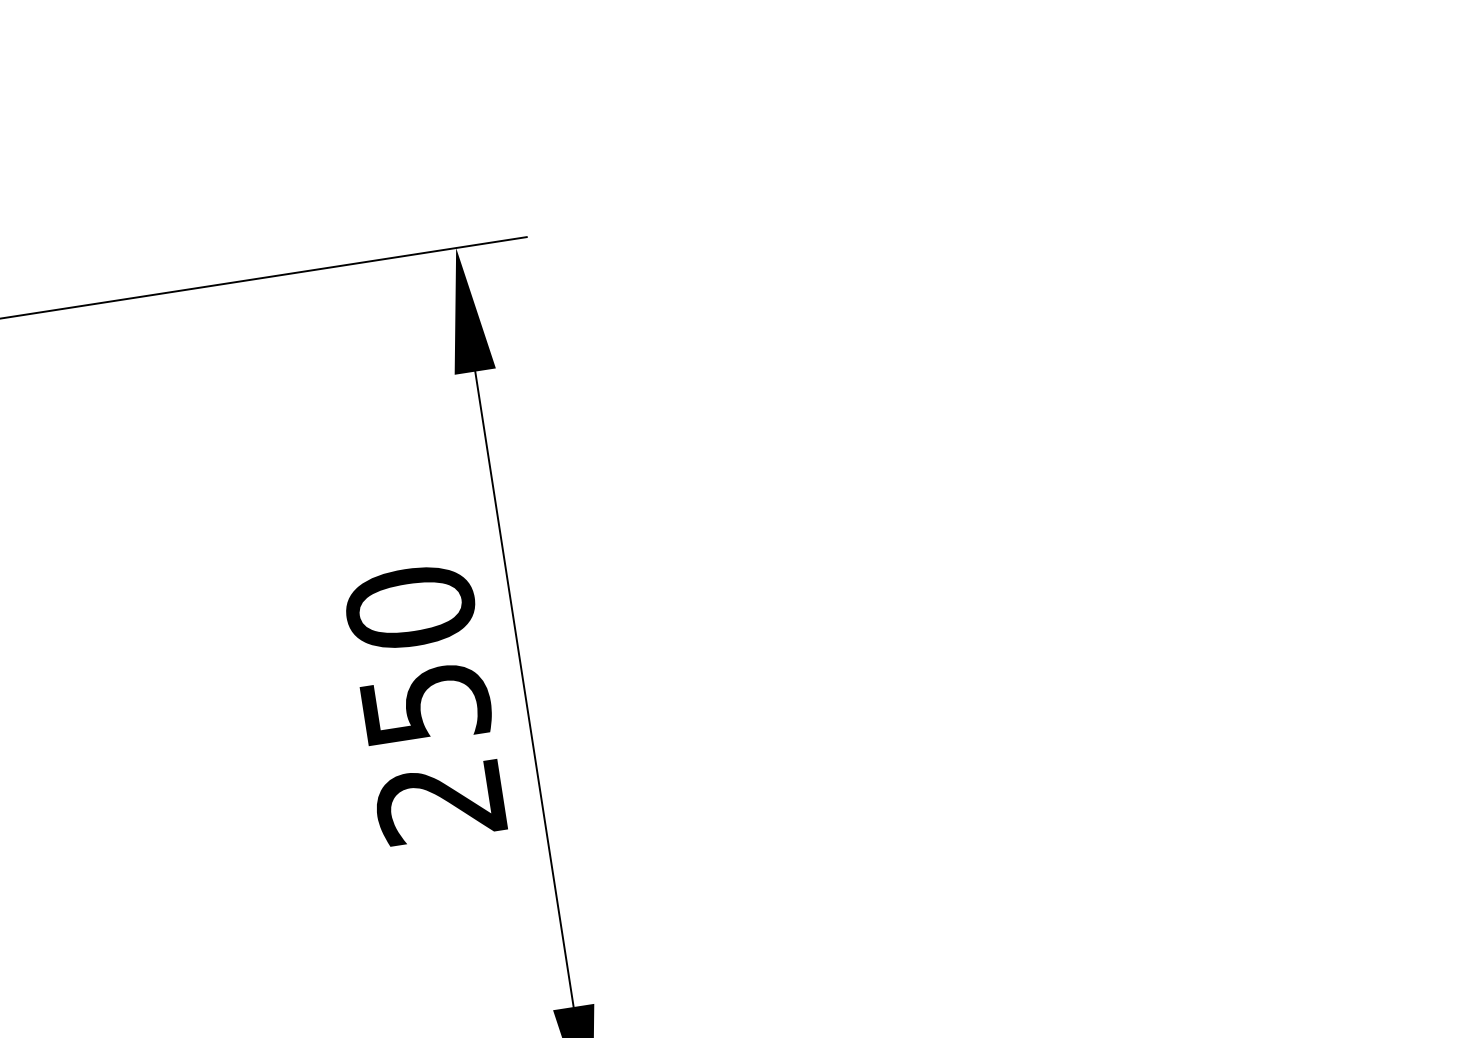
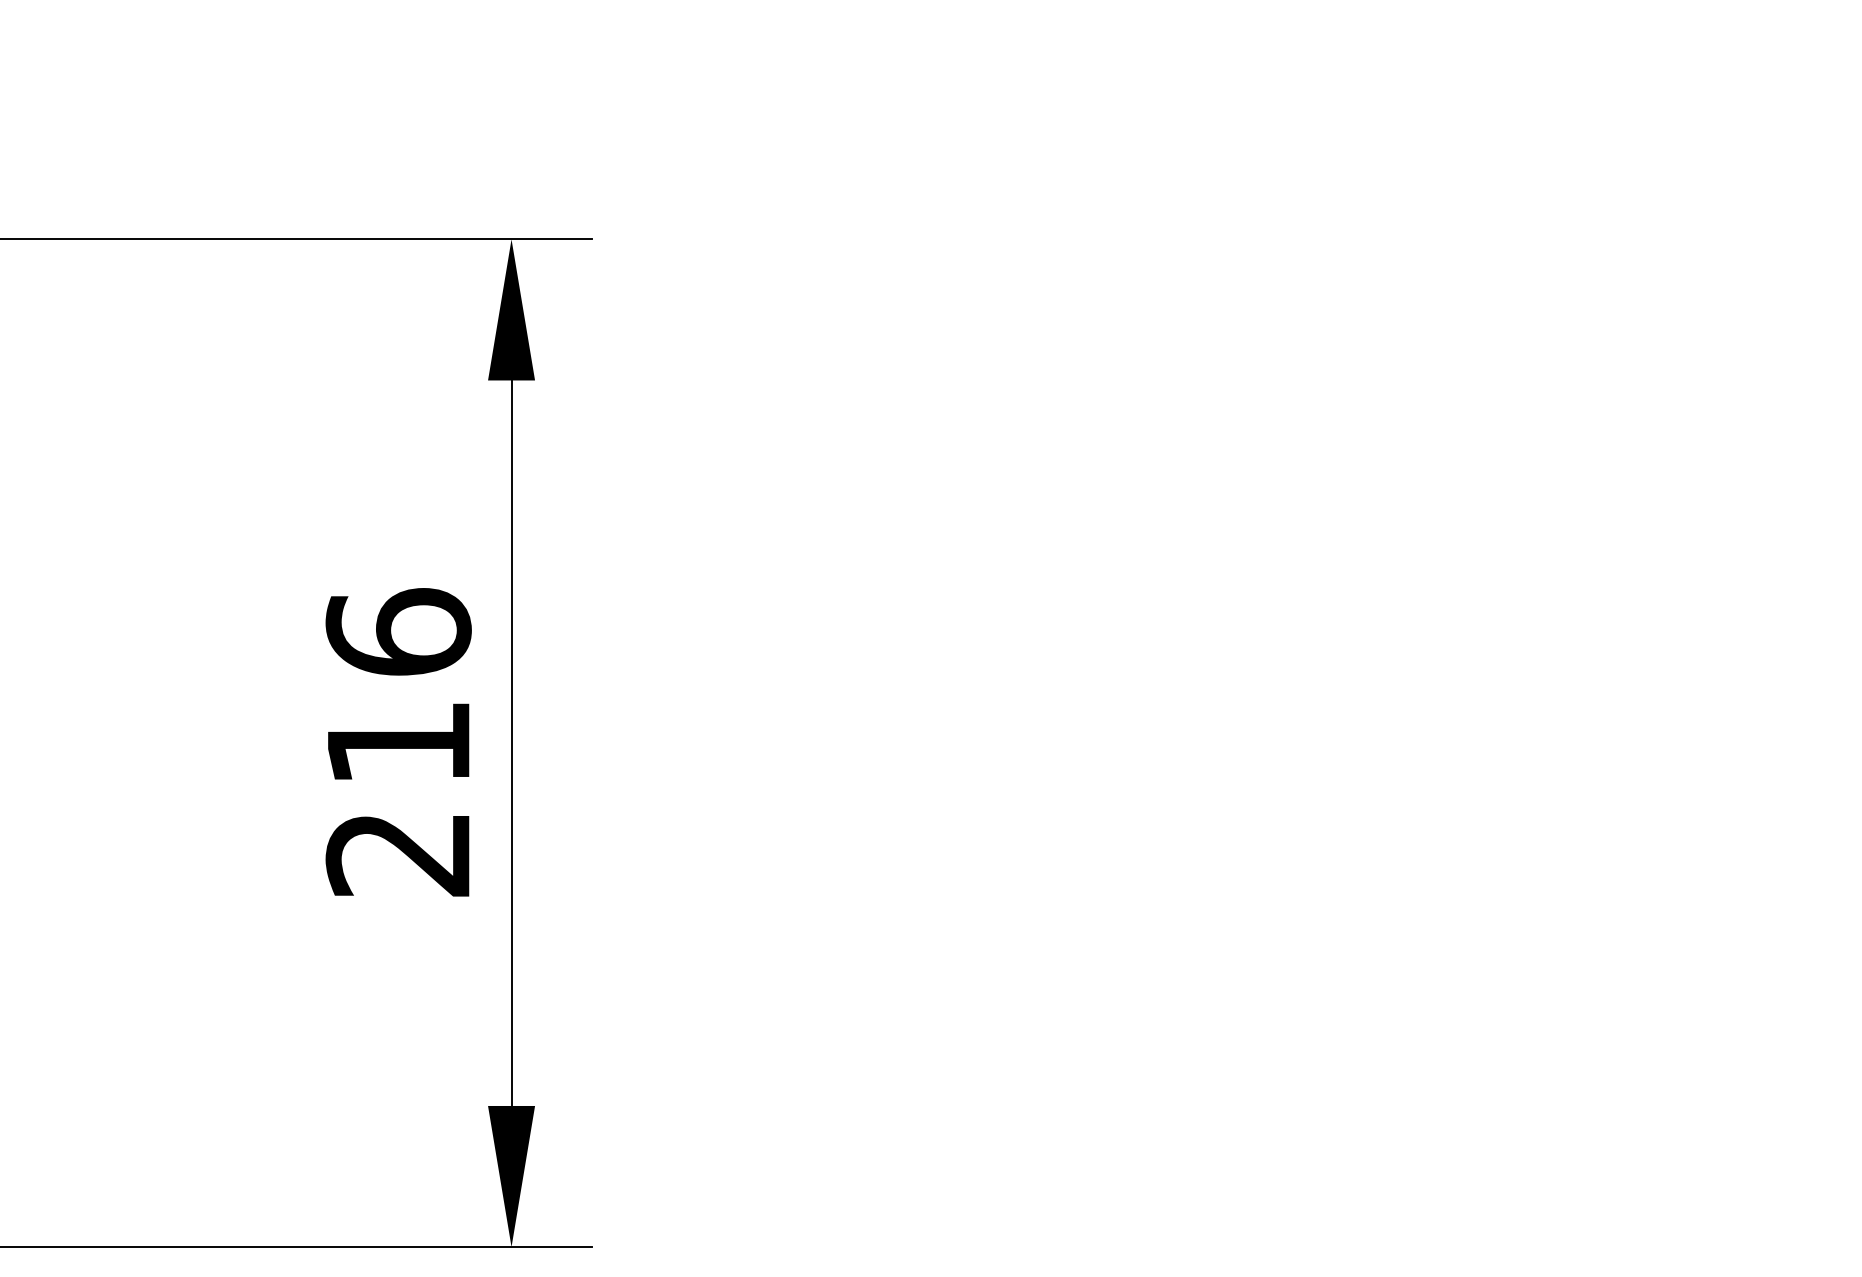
text: (417, 654) -> (398, 686), 250 -> 216

